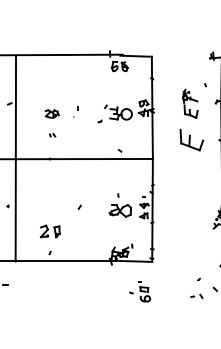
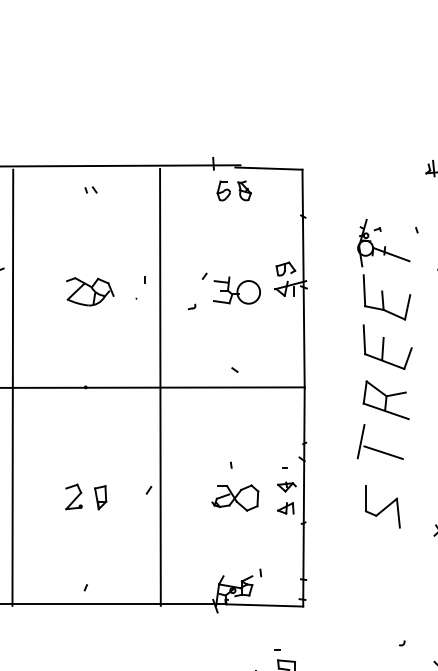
part: (190, 103) -> (384, 269), size x1.67
part: (52, 113) -> (90, 290), size x1.67
part: (52, 135) -> (90, 190), moved
line: (84, 158) -> (159, 386), added
part: (189, 174) -> (382, 420), added
part: (189, 214) -> (382, 505), added
part: (49, 231) -> (84, 497), moved

